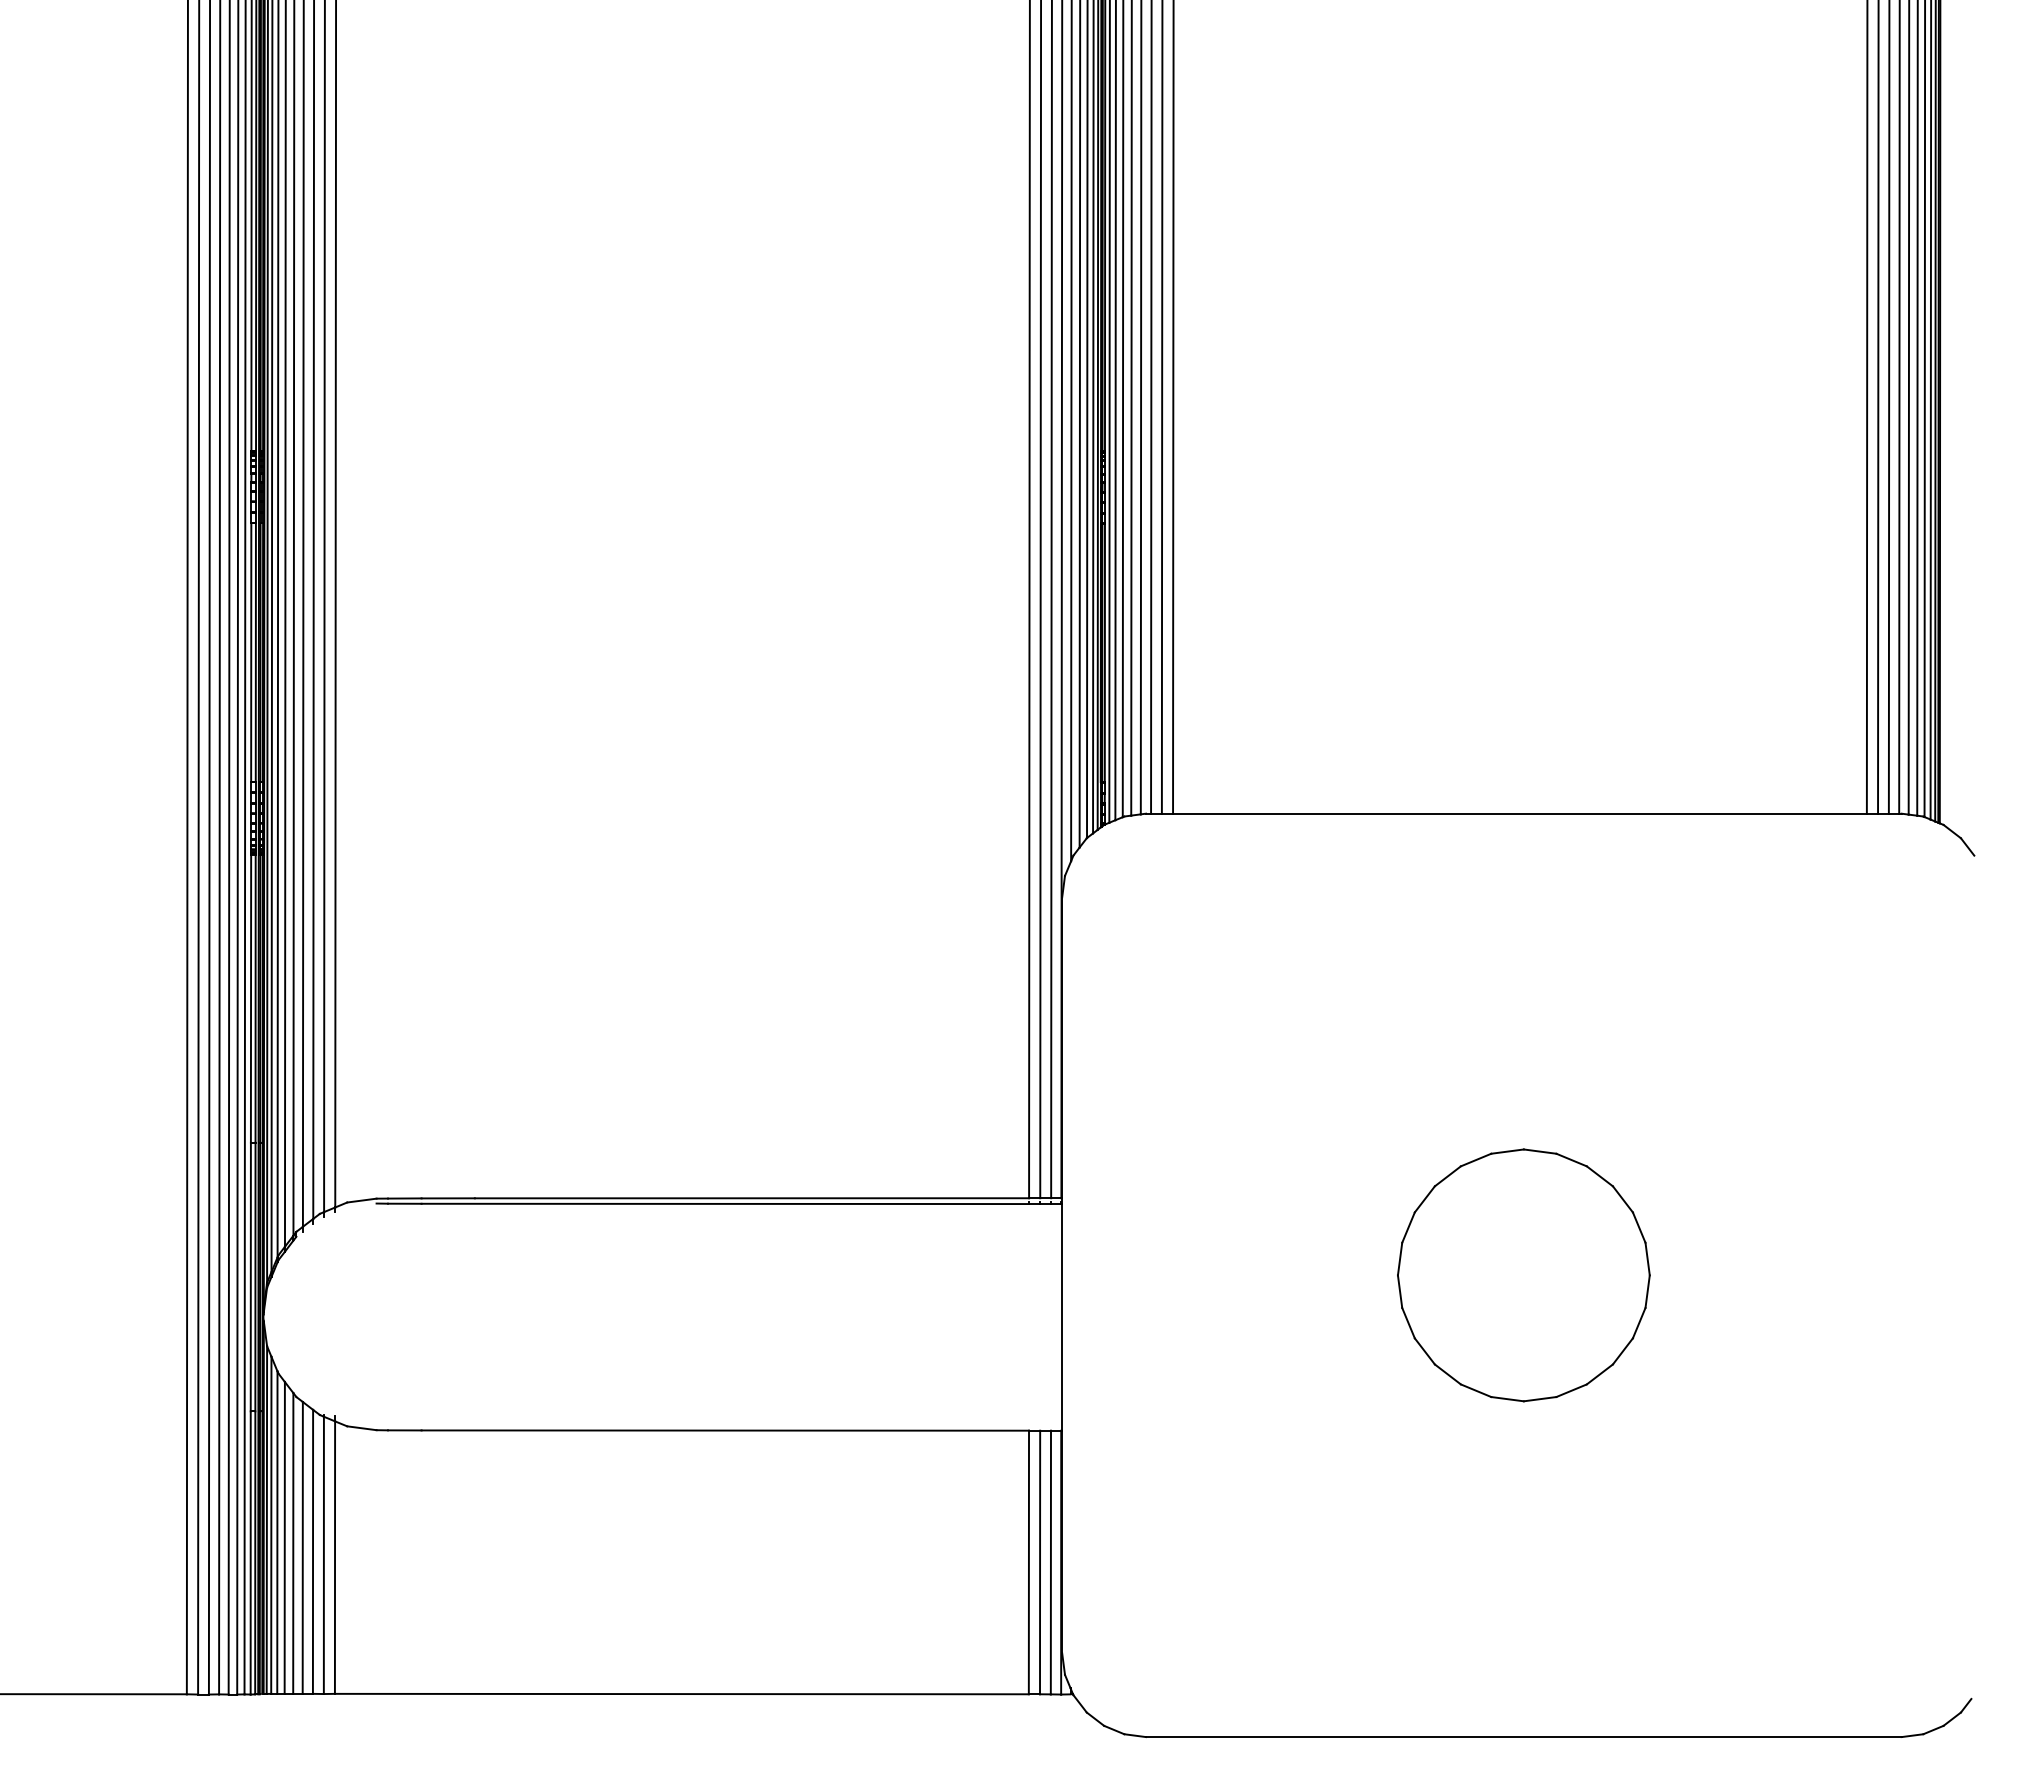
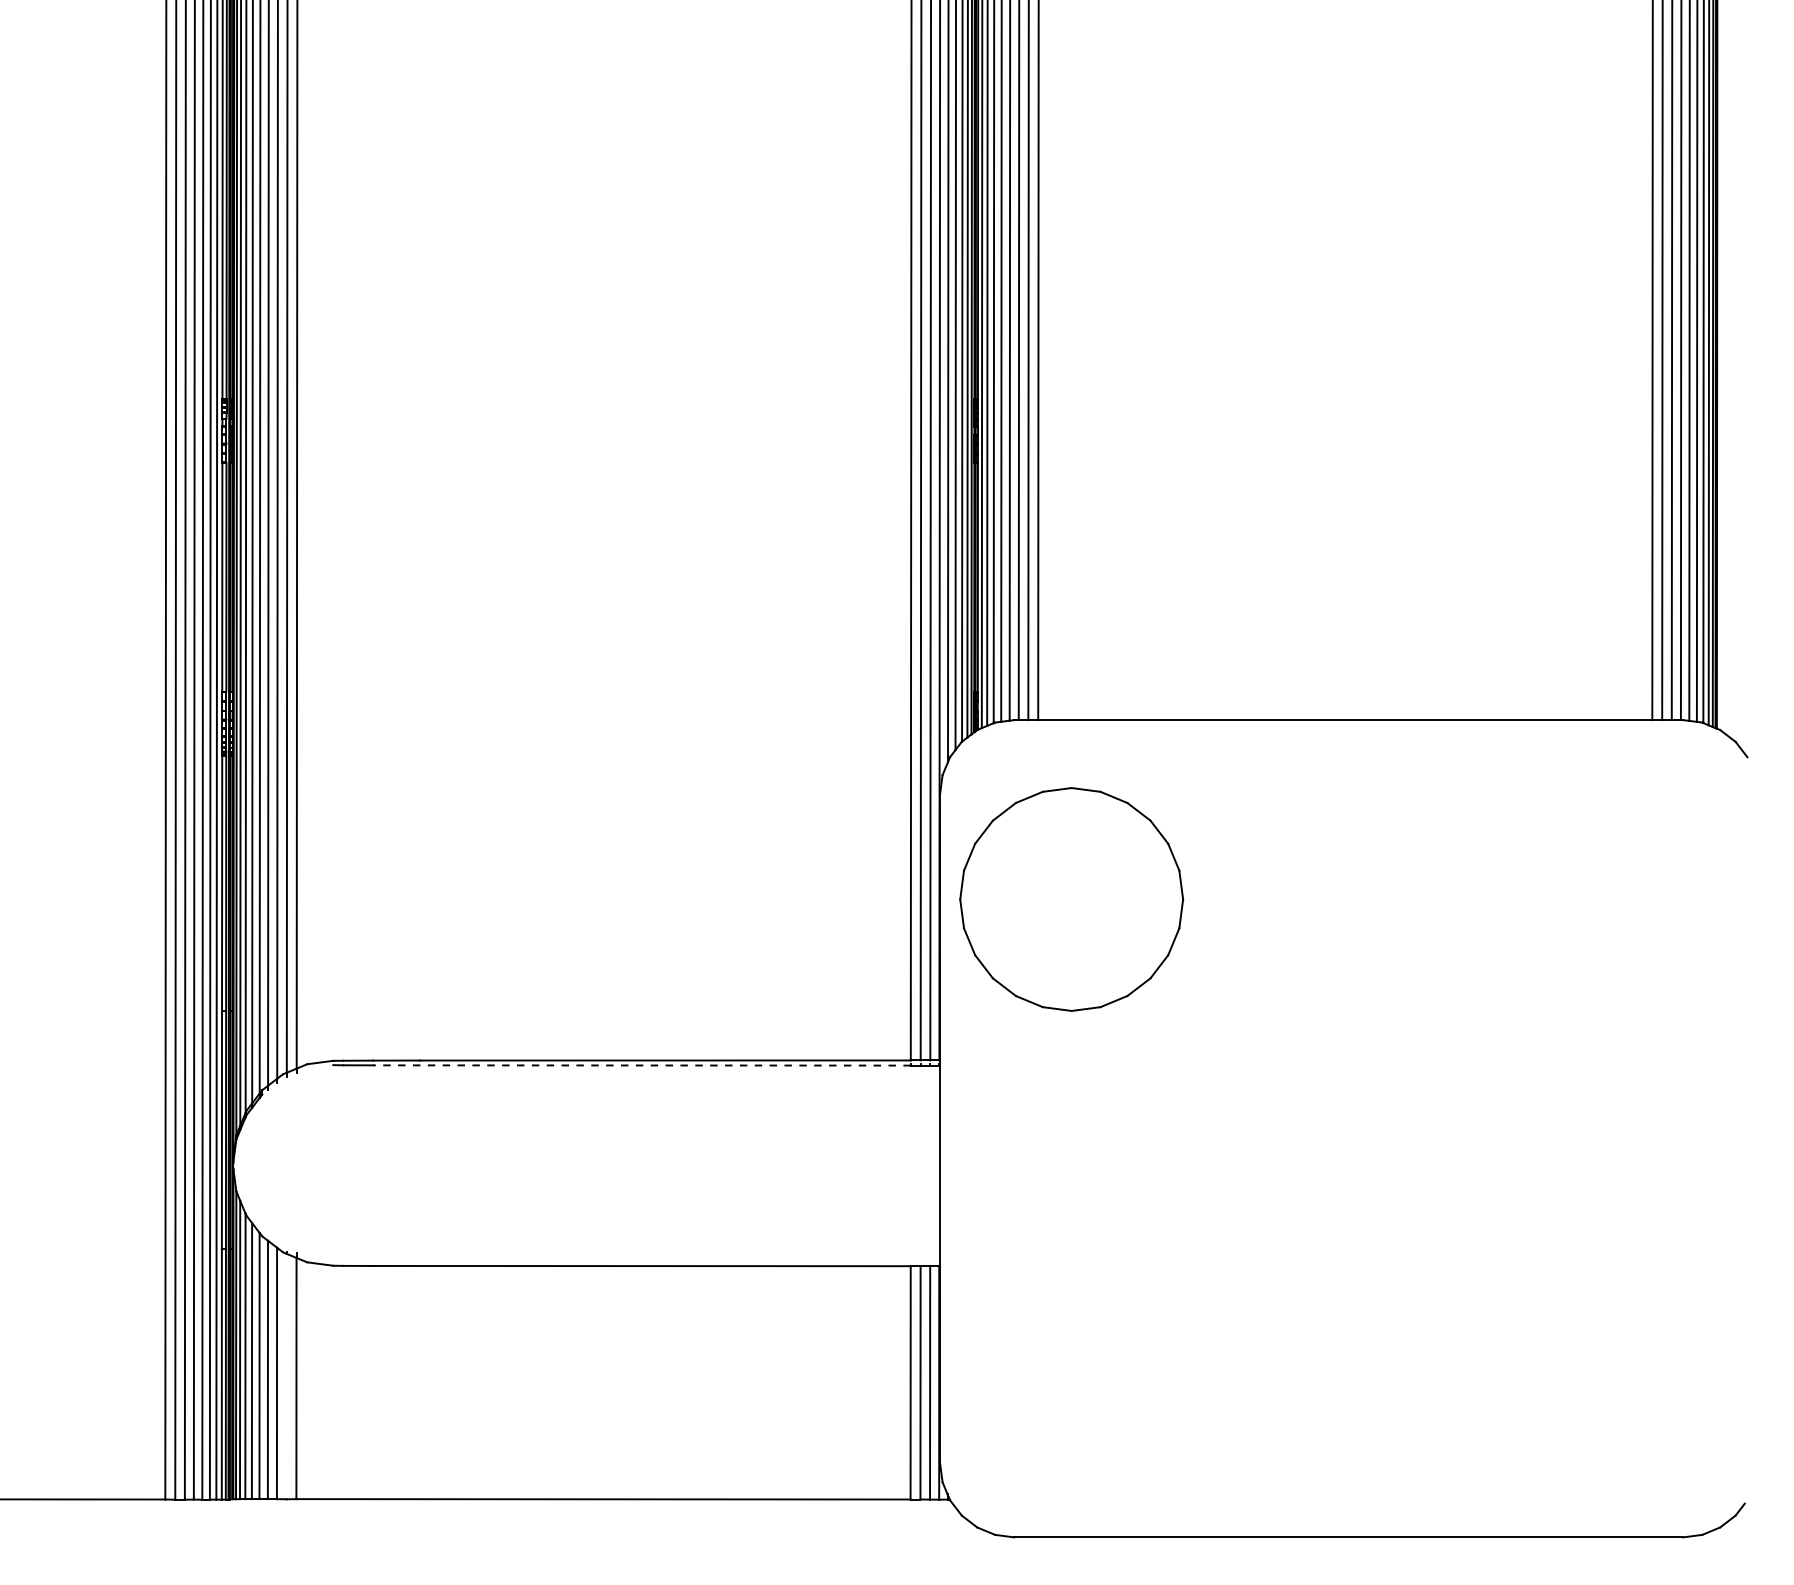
line: (725, 1203) -> (642, 1065), solid -> dashed
part: (1523, 1275) -> (1071, 899), moved
line: (323, 1555) -> (286, 1376), removed

